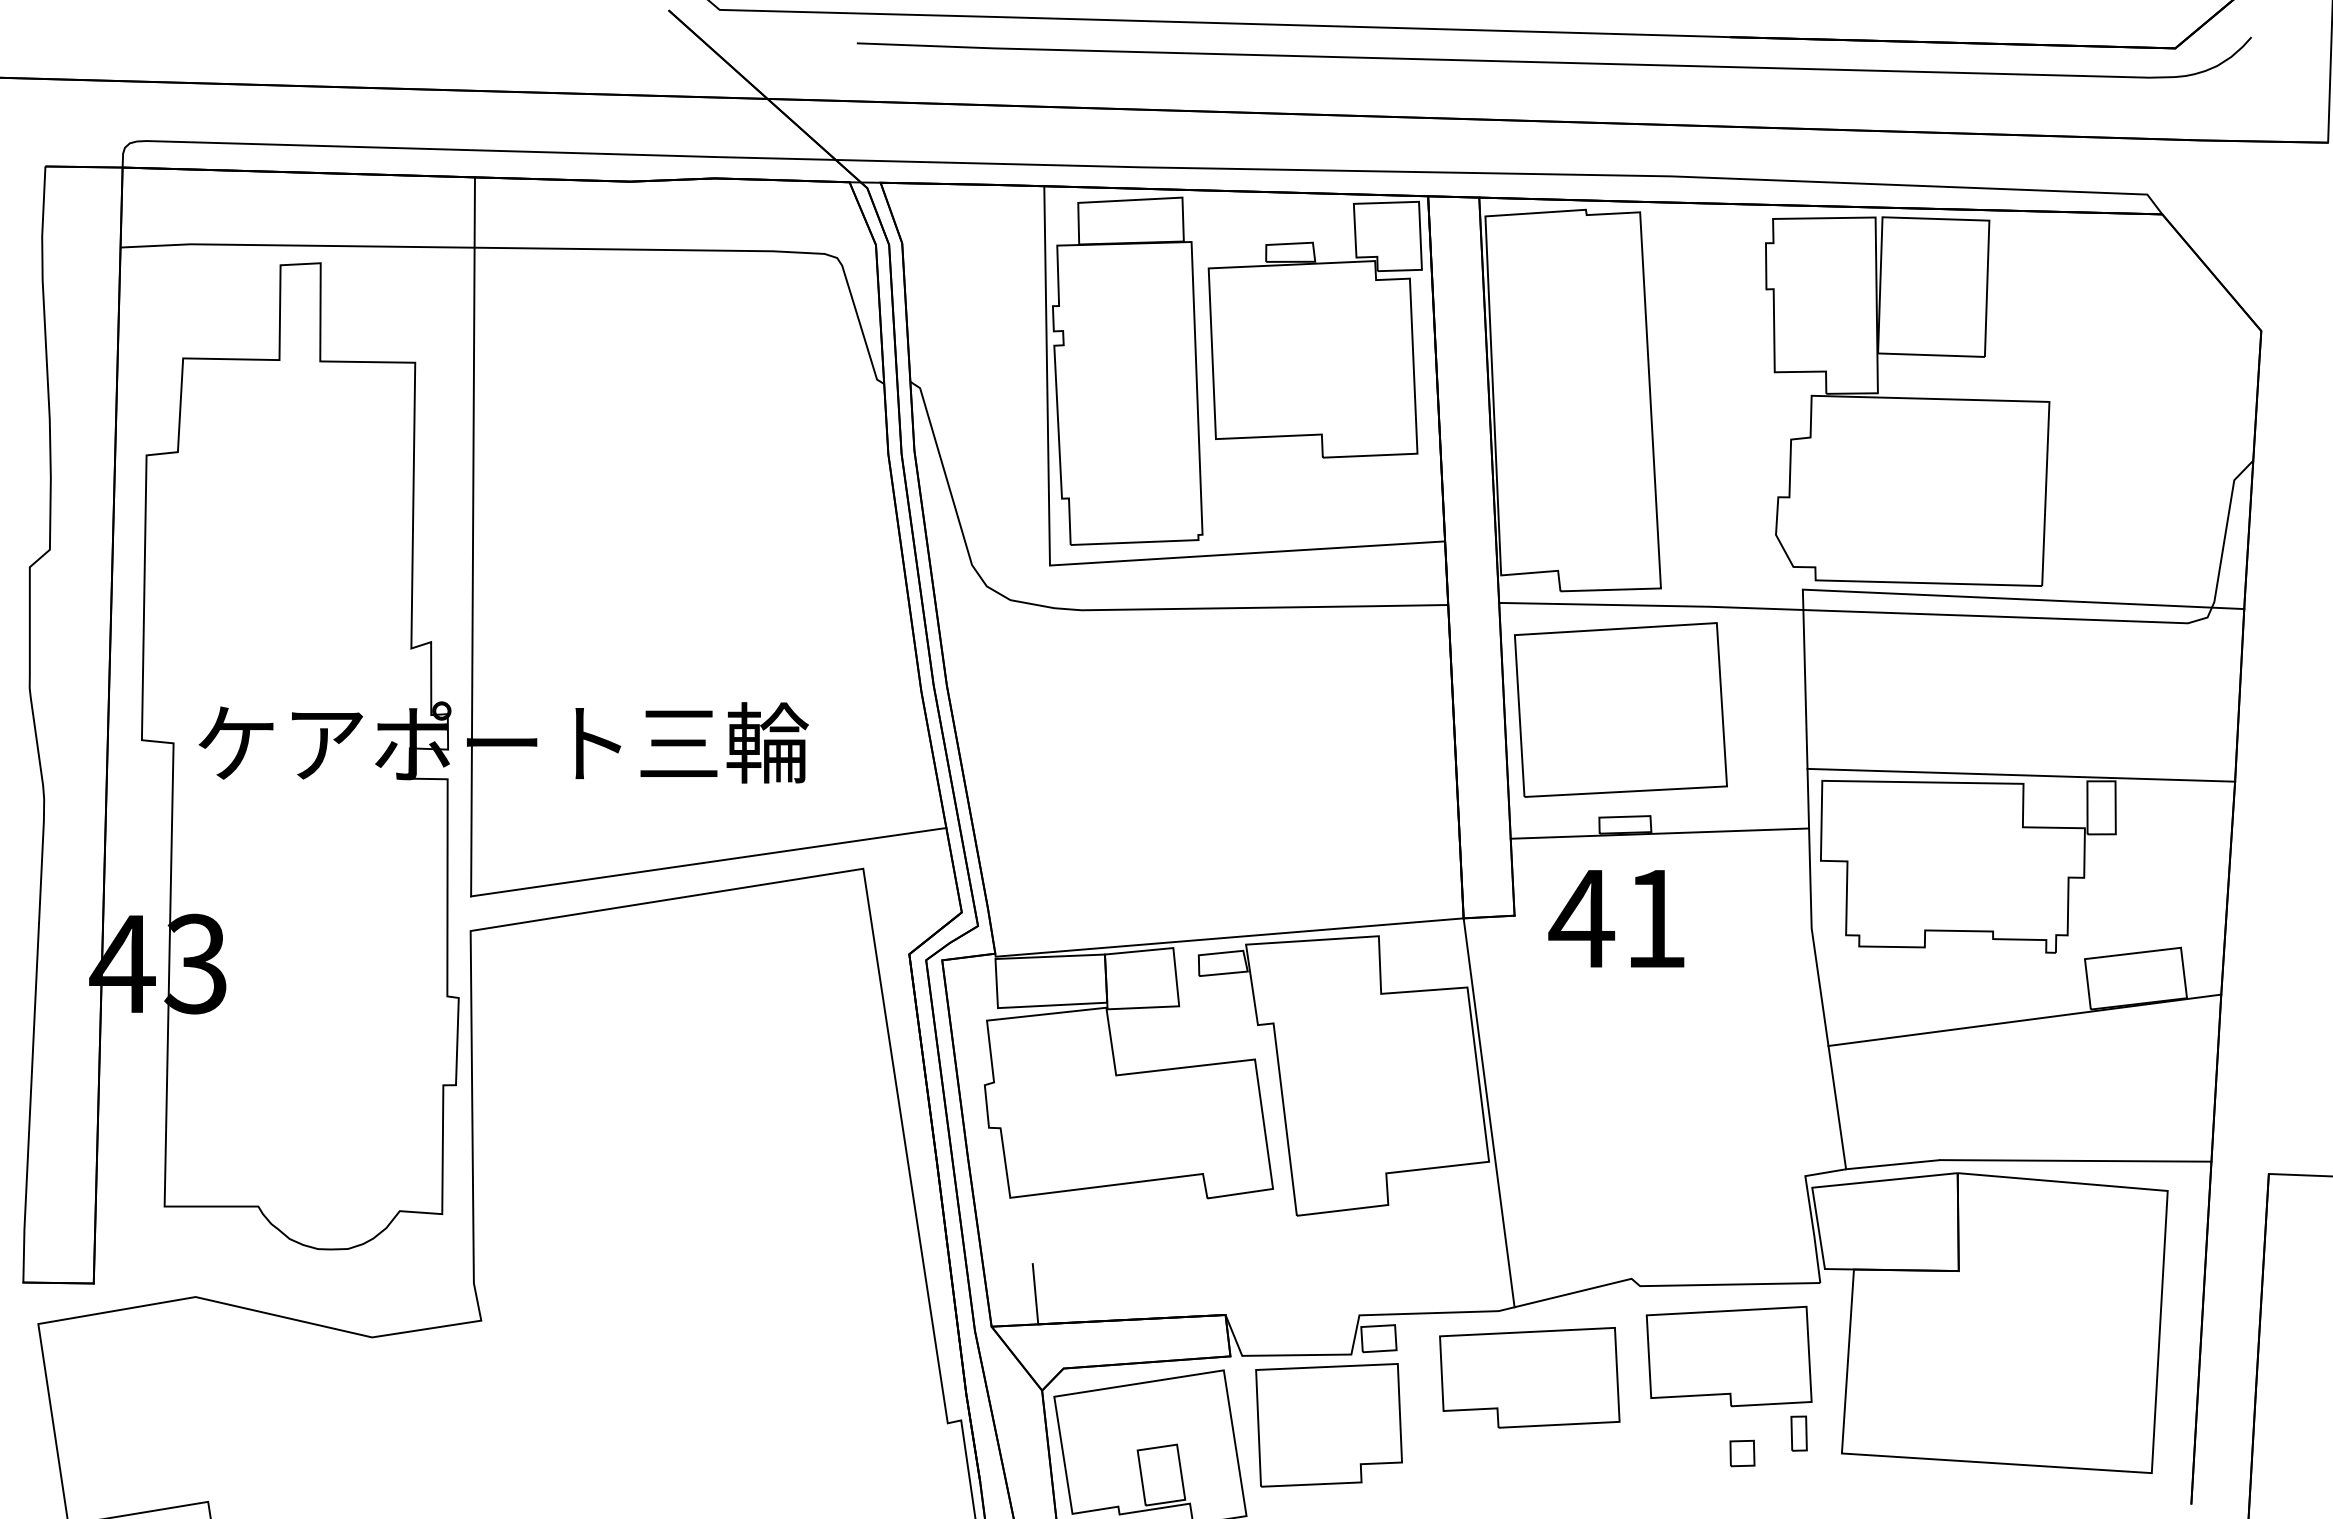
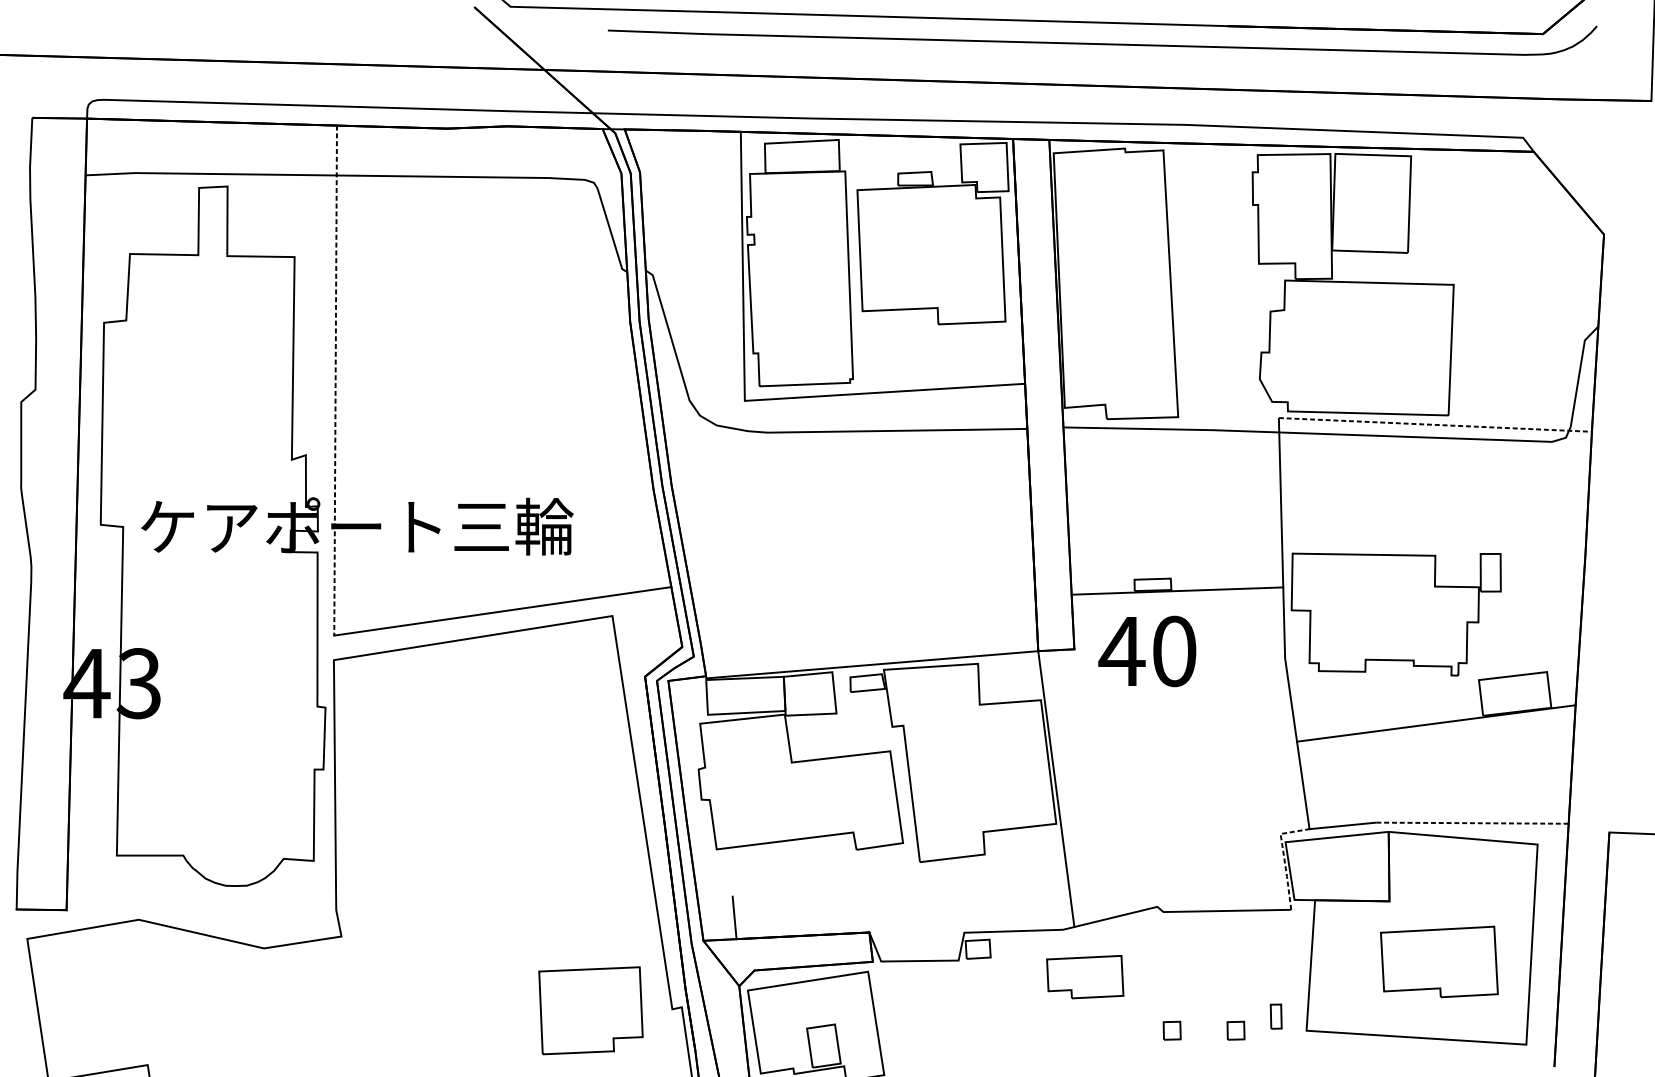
line: (473, 536) -> (335, 380), solid -> dashed
line: (2023, 599) -> (1435, 425), solid -> dashed
part: (1620, 709) -> (1149, 503), removed
line: (2021, 774) -> (1433, 549), removed
text: (1655, 918) -> (1174, 651), 41 -> 40
line: (2075, 1160) -> (1472, 822), solid -> dashed
line: (1810, 1208) -> (1284, 856), solid -> dashed
part: (1728, 1356) -> (1438, 961), moved
part: (1529, 1377) -> (1084, 976), size x0.6
part: (1328, 1425) -> (590, 1010), moved
part: (1652, 1453) -> (1172, 1030), added

